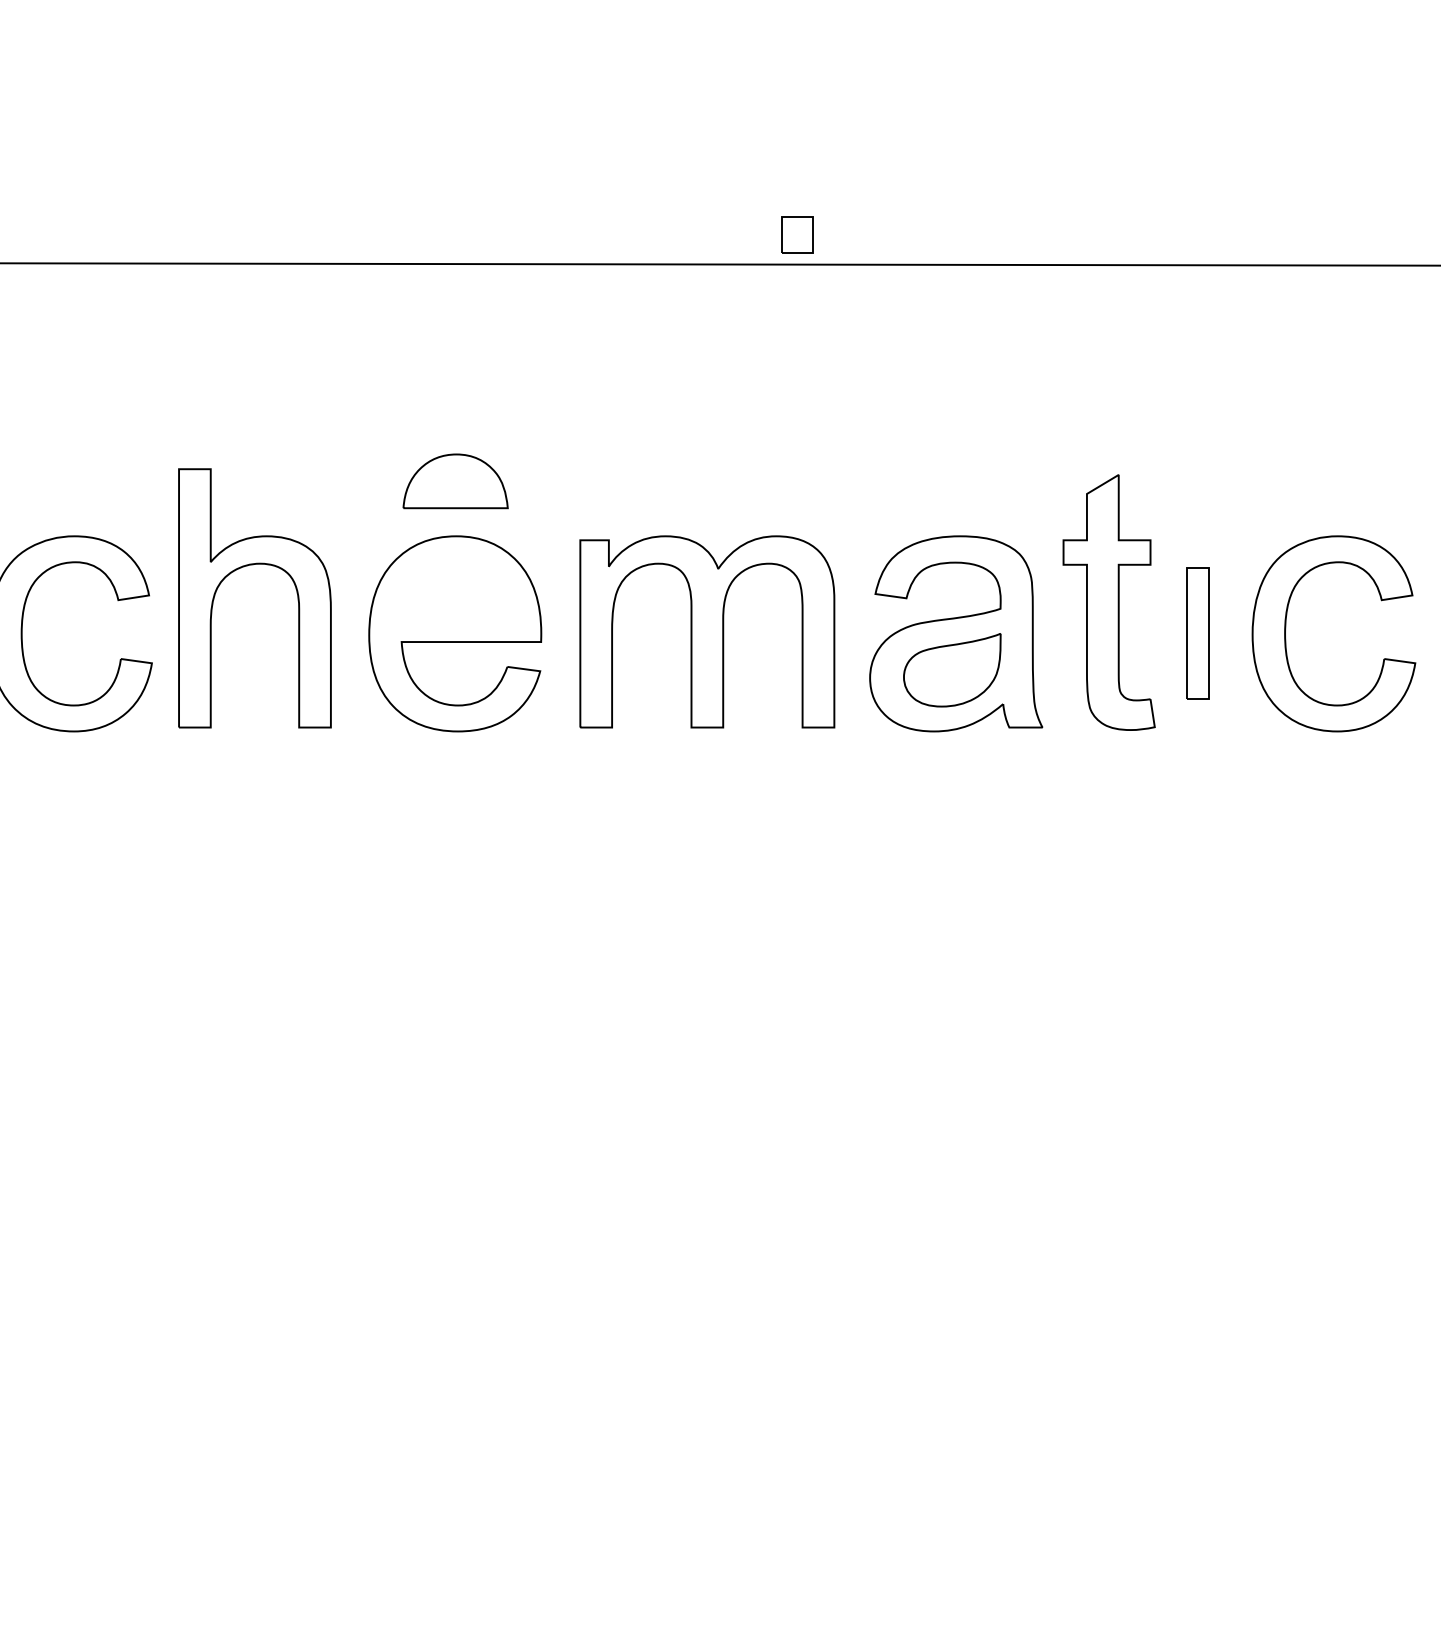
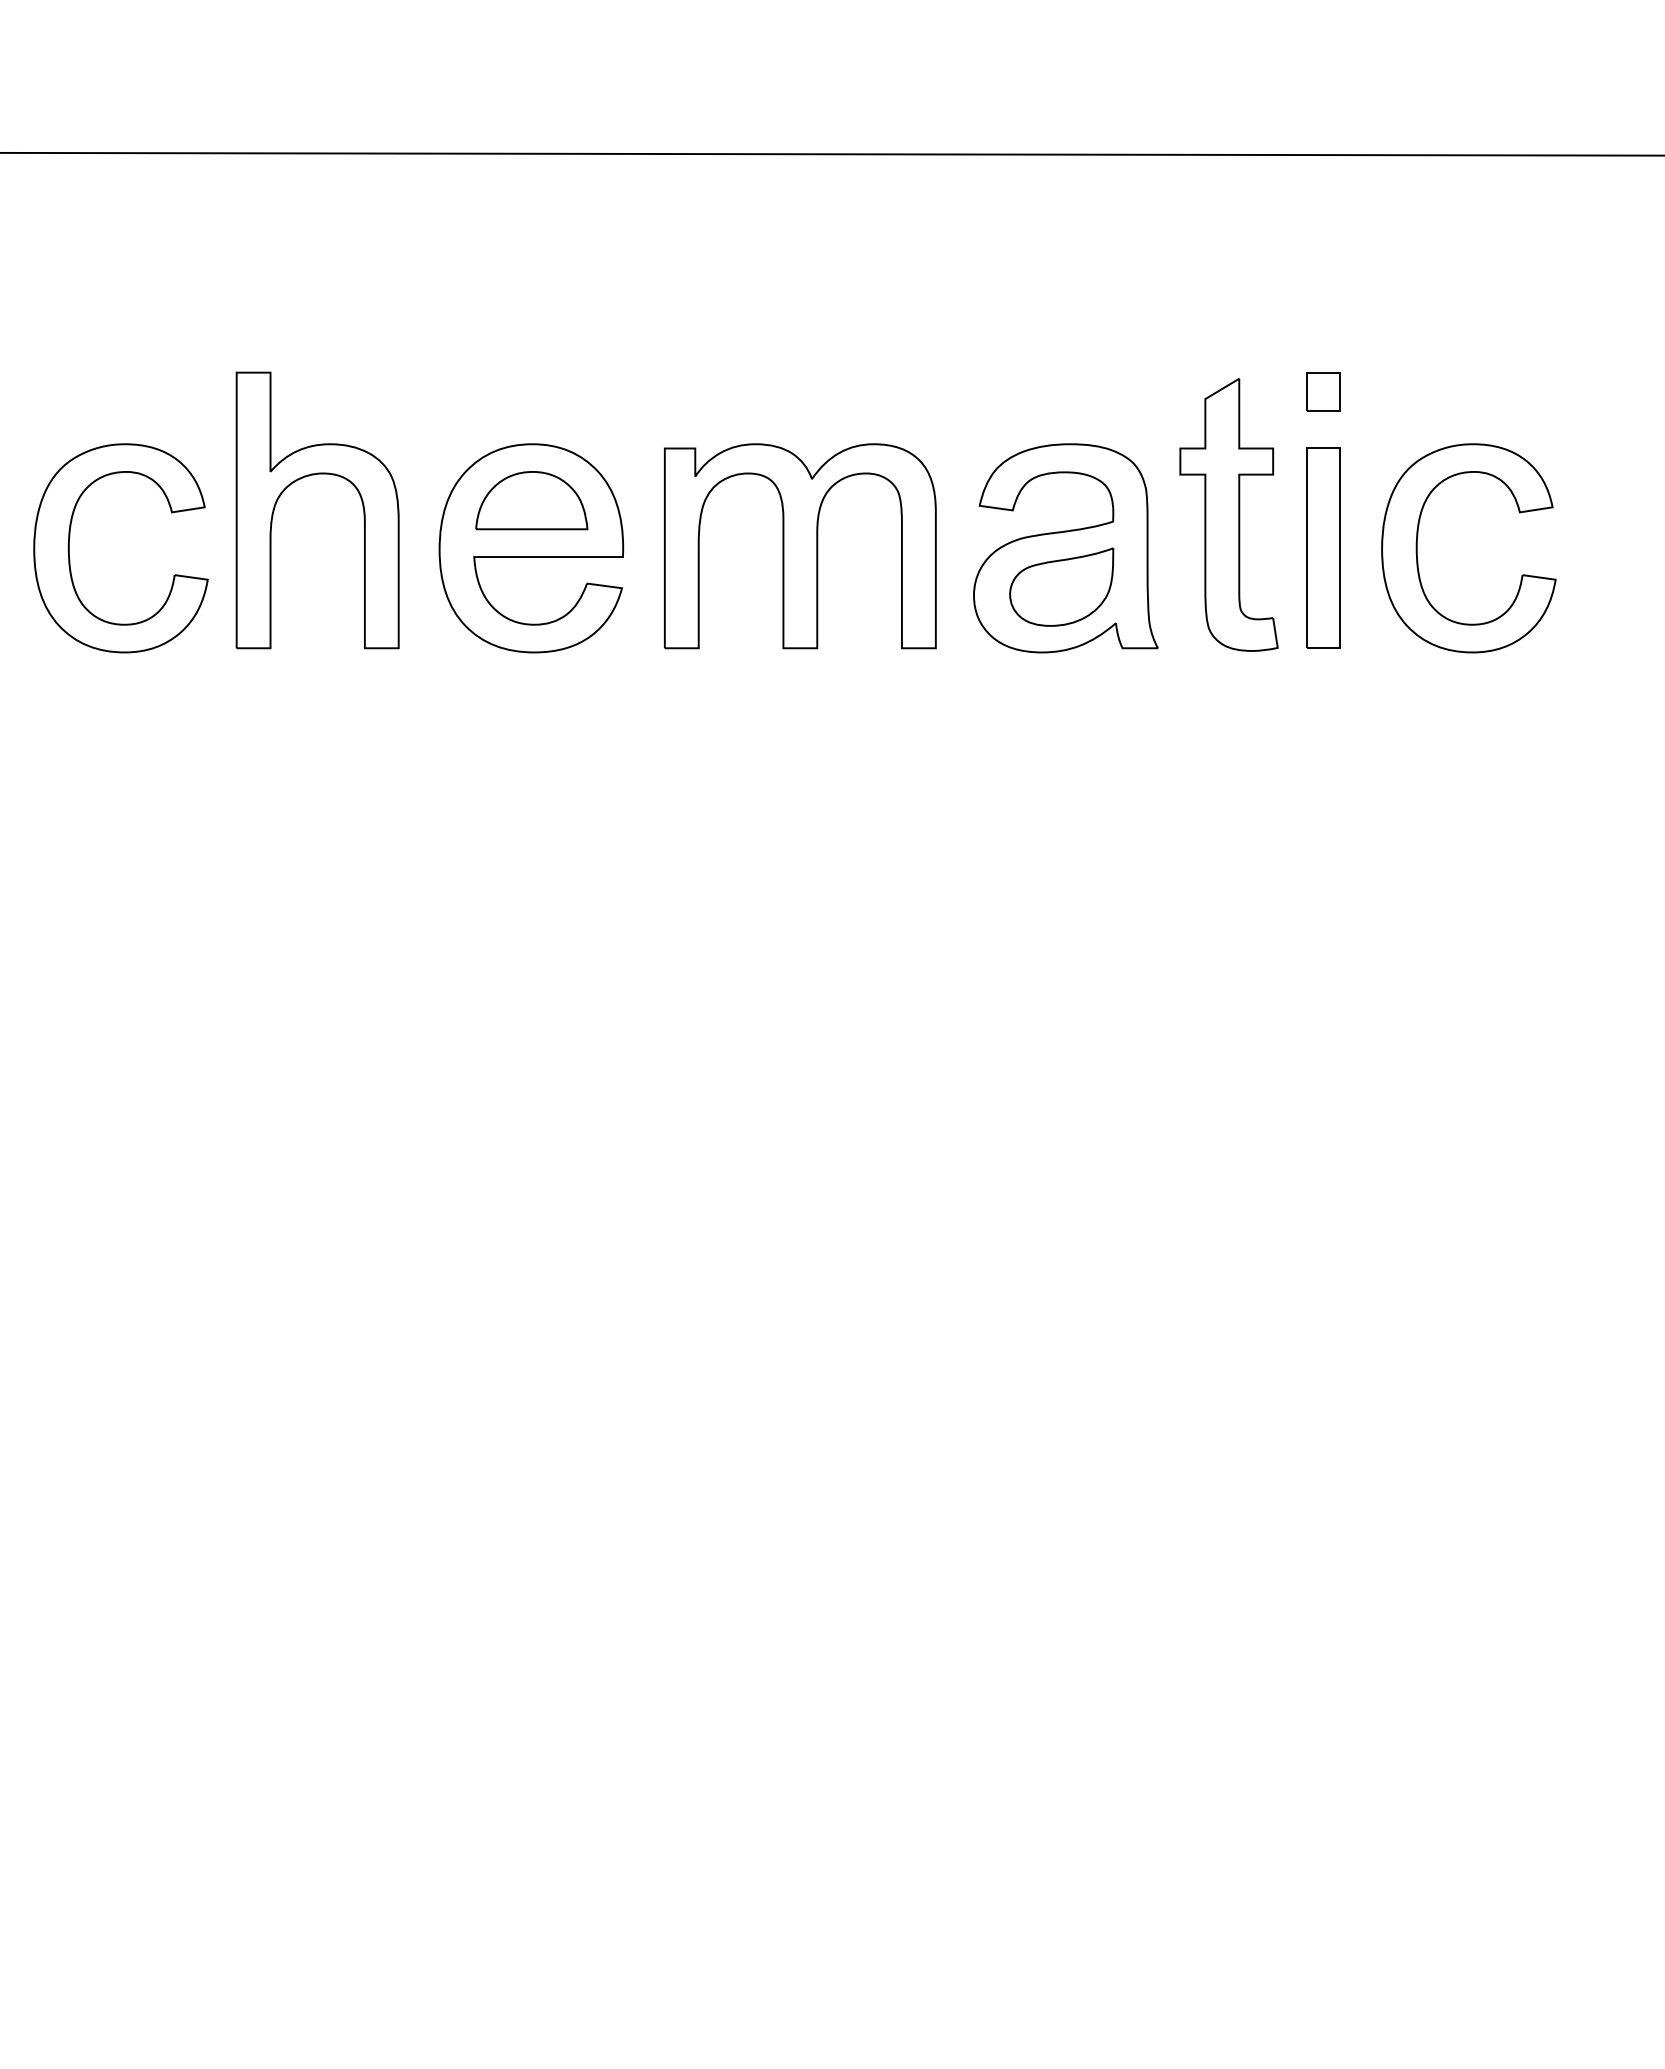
part: (797, 234) -> (1323, 391), moved
part: (455, 481) -> (531, 500), moved
part: (1197, 633) -> (1323, 547), size x1.43

